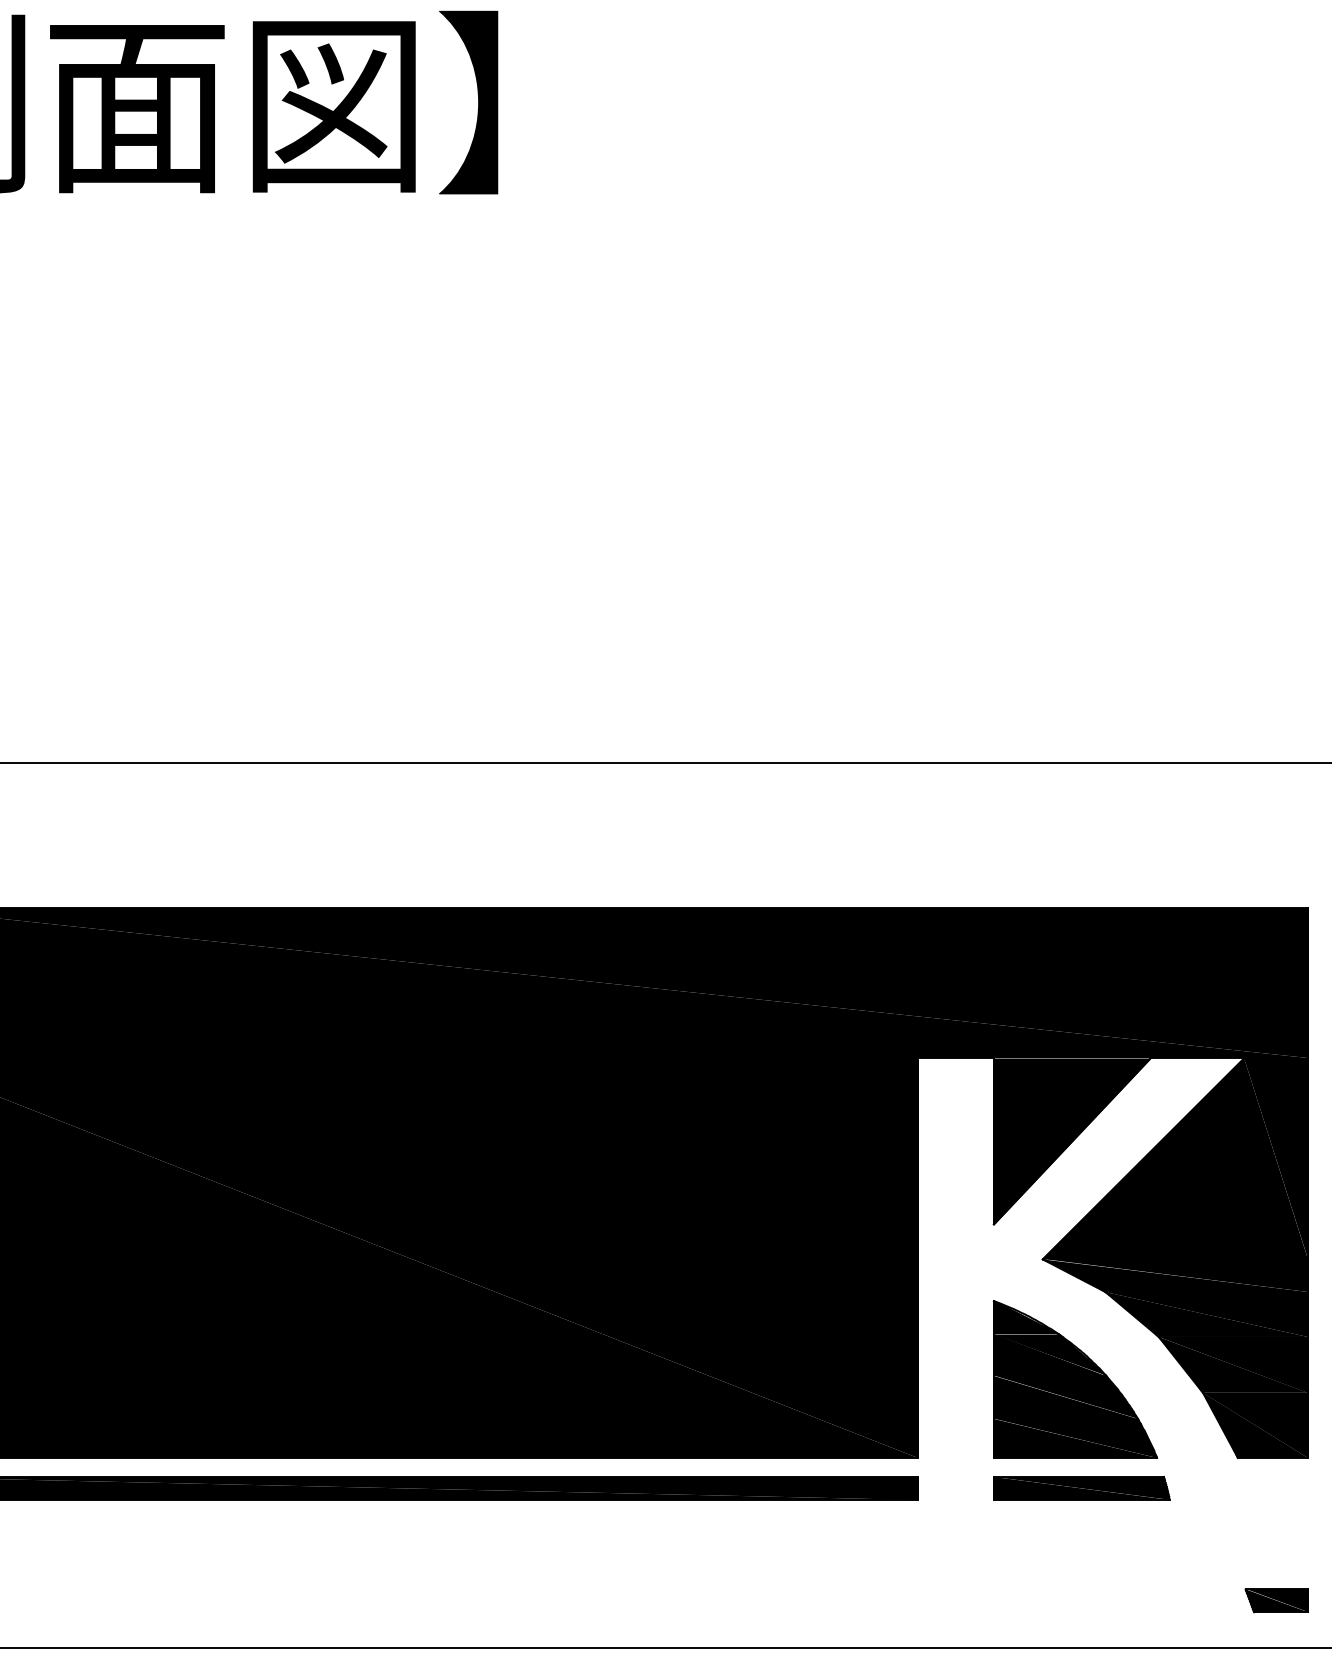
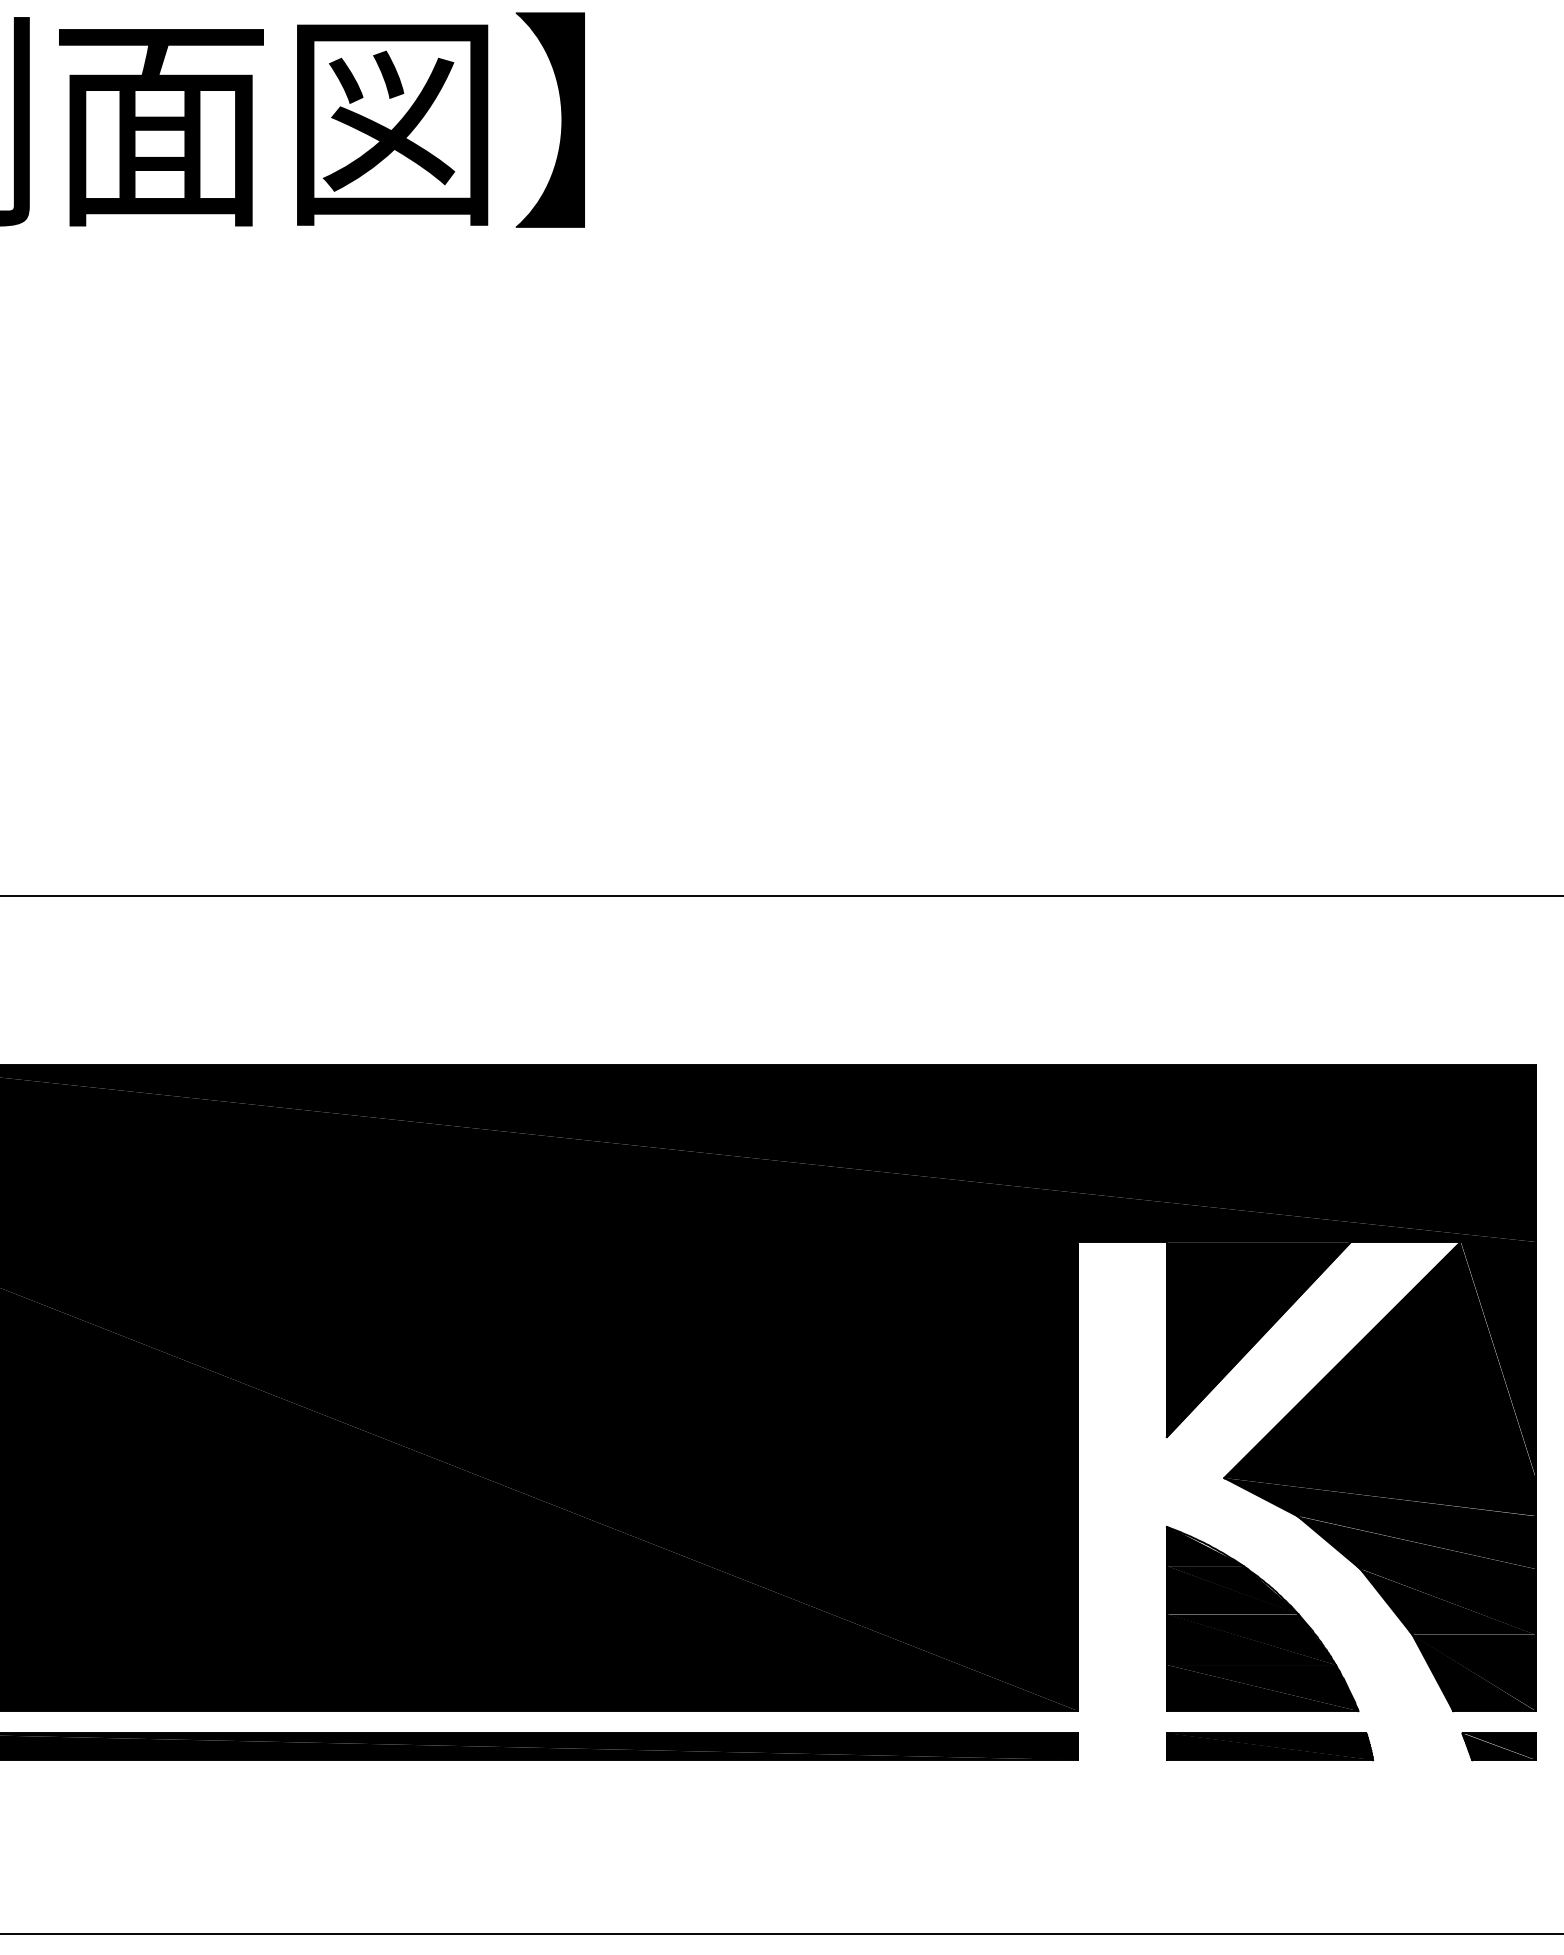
part: (1276, 1600) -> (1498, 1746), moved

